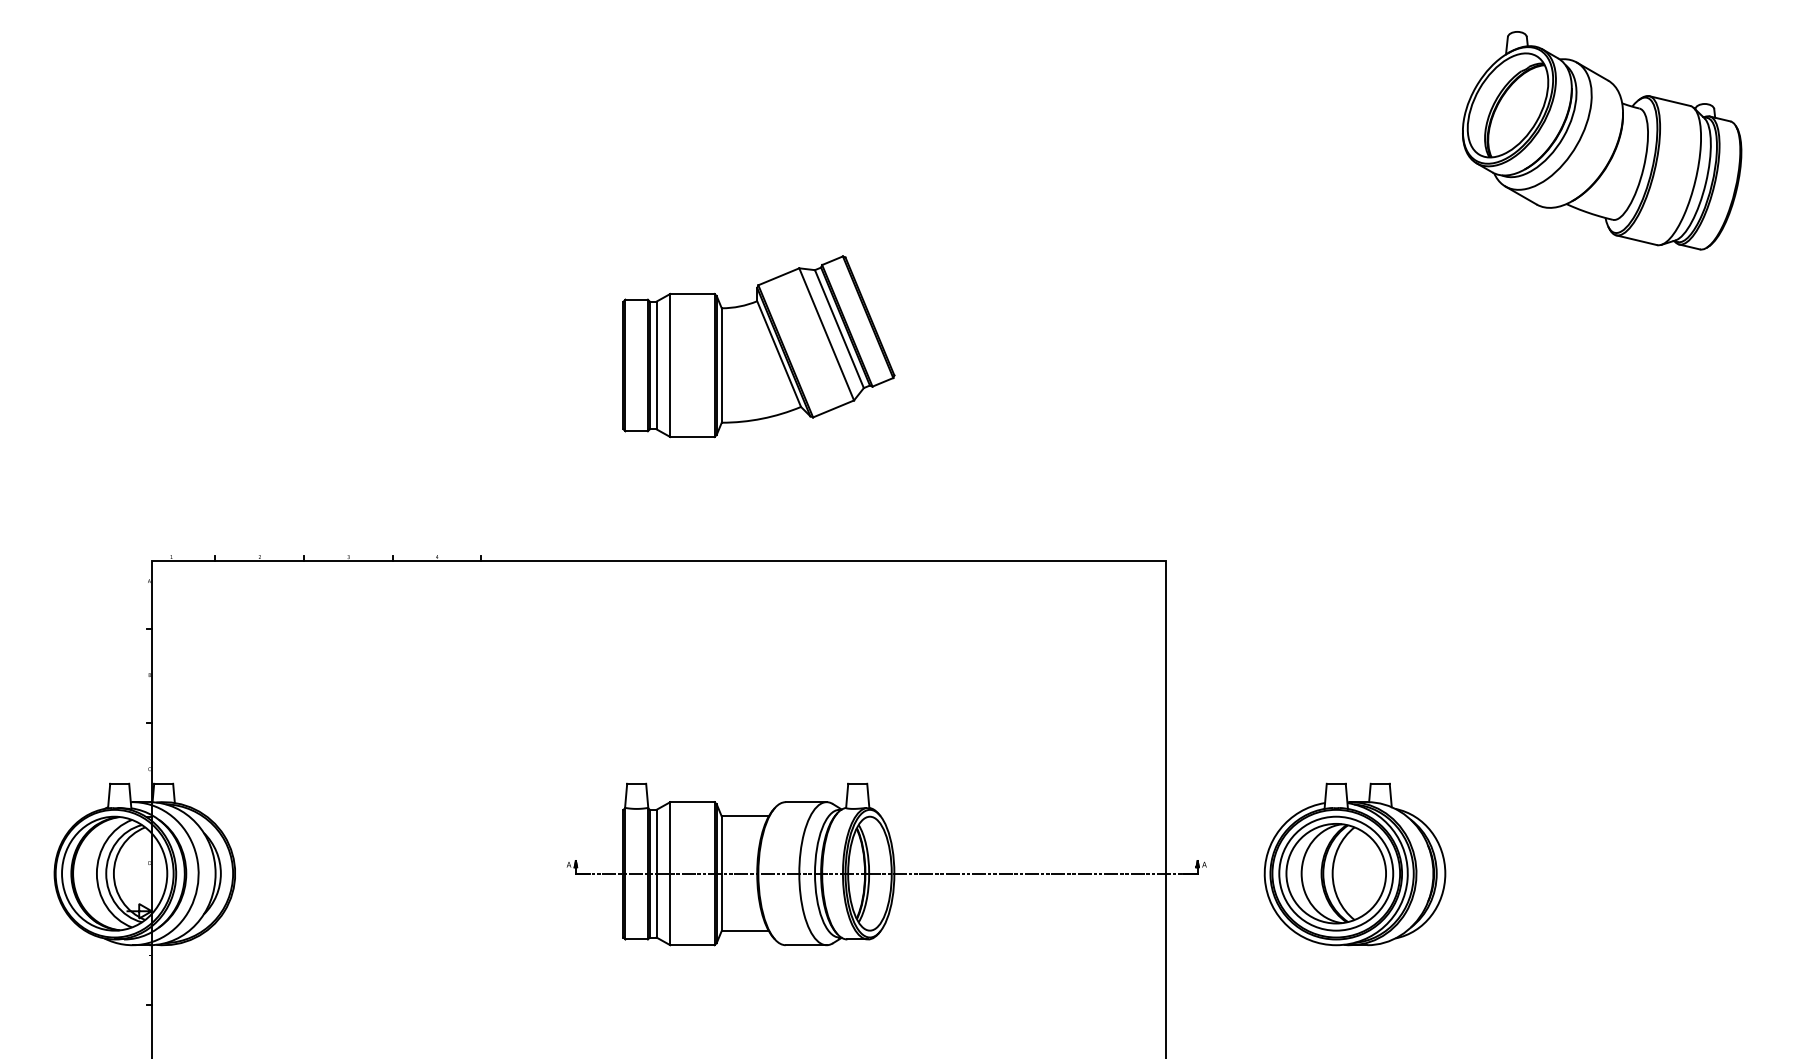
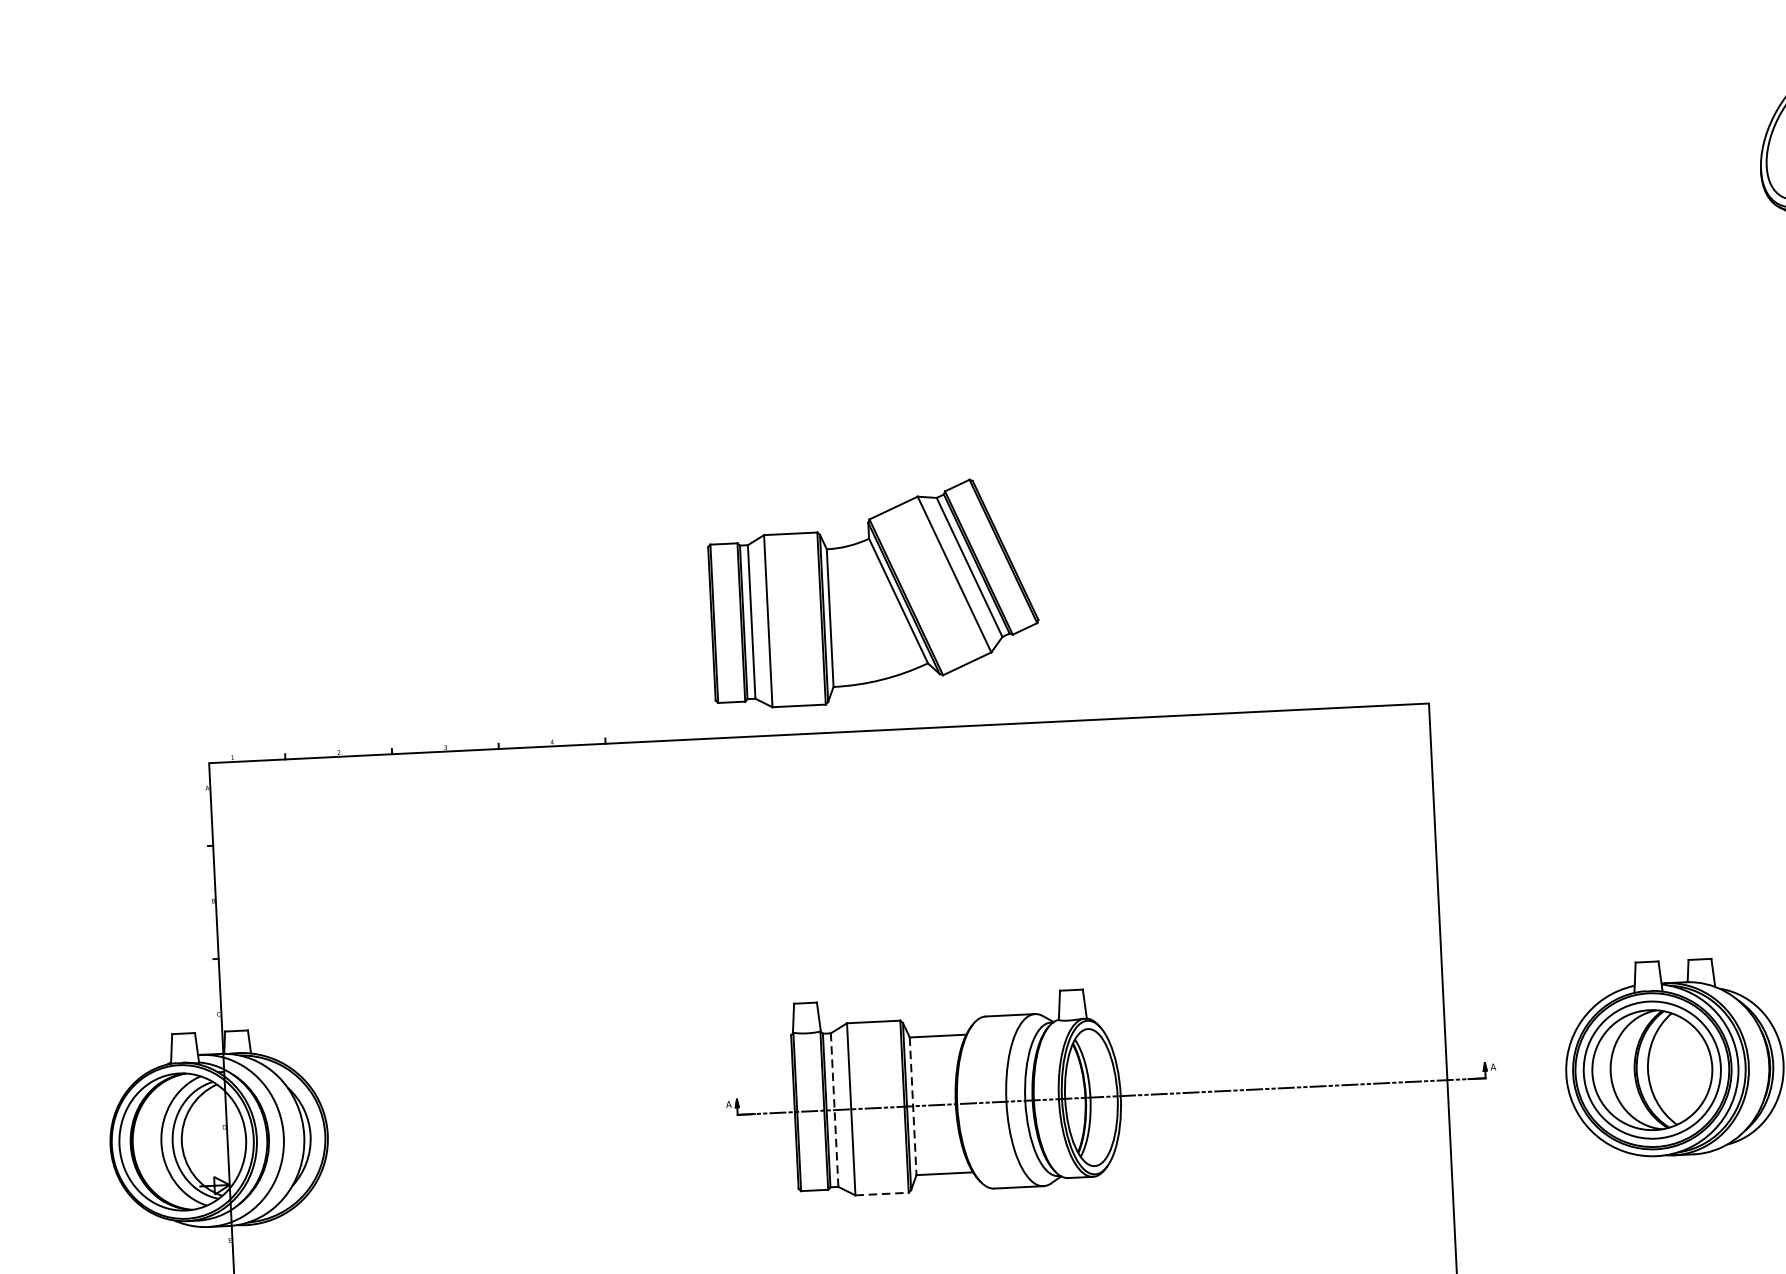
part: (758, 346) -> (873, 593), moved
line: (656, 873) -> (834, 1109), solid -> dashed
line: (721, 874) -> (912, 1107), solid -> dashed
line: (692, 945) -> (882, 1194), solid -> dashed

